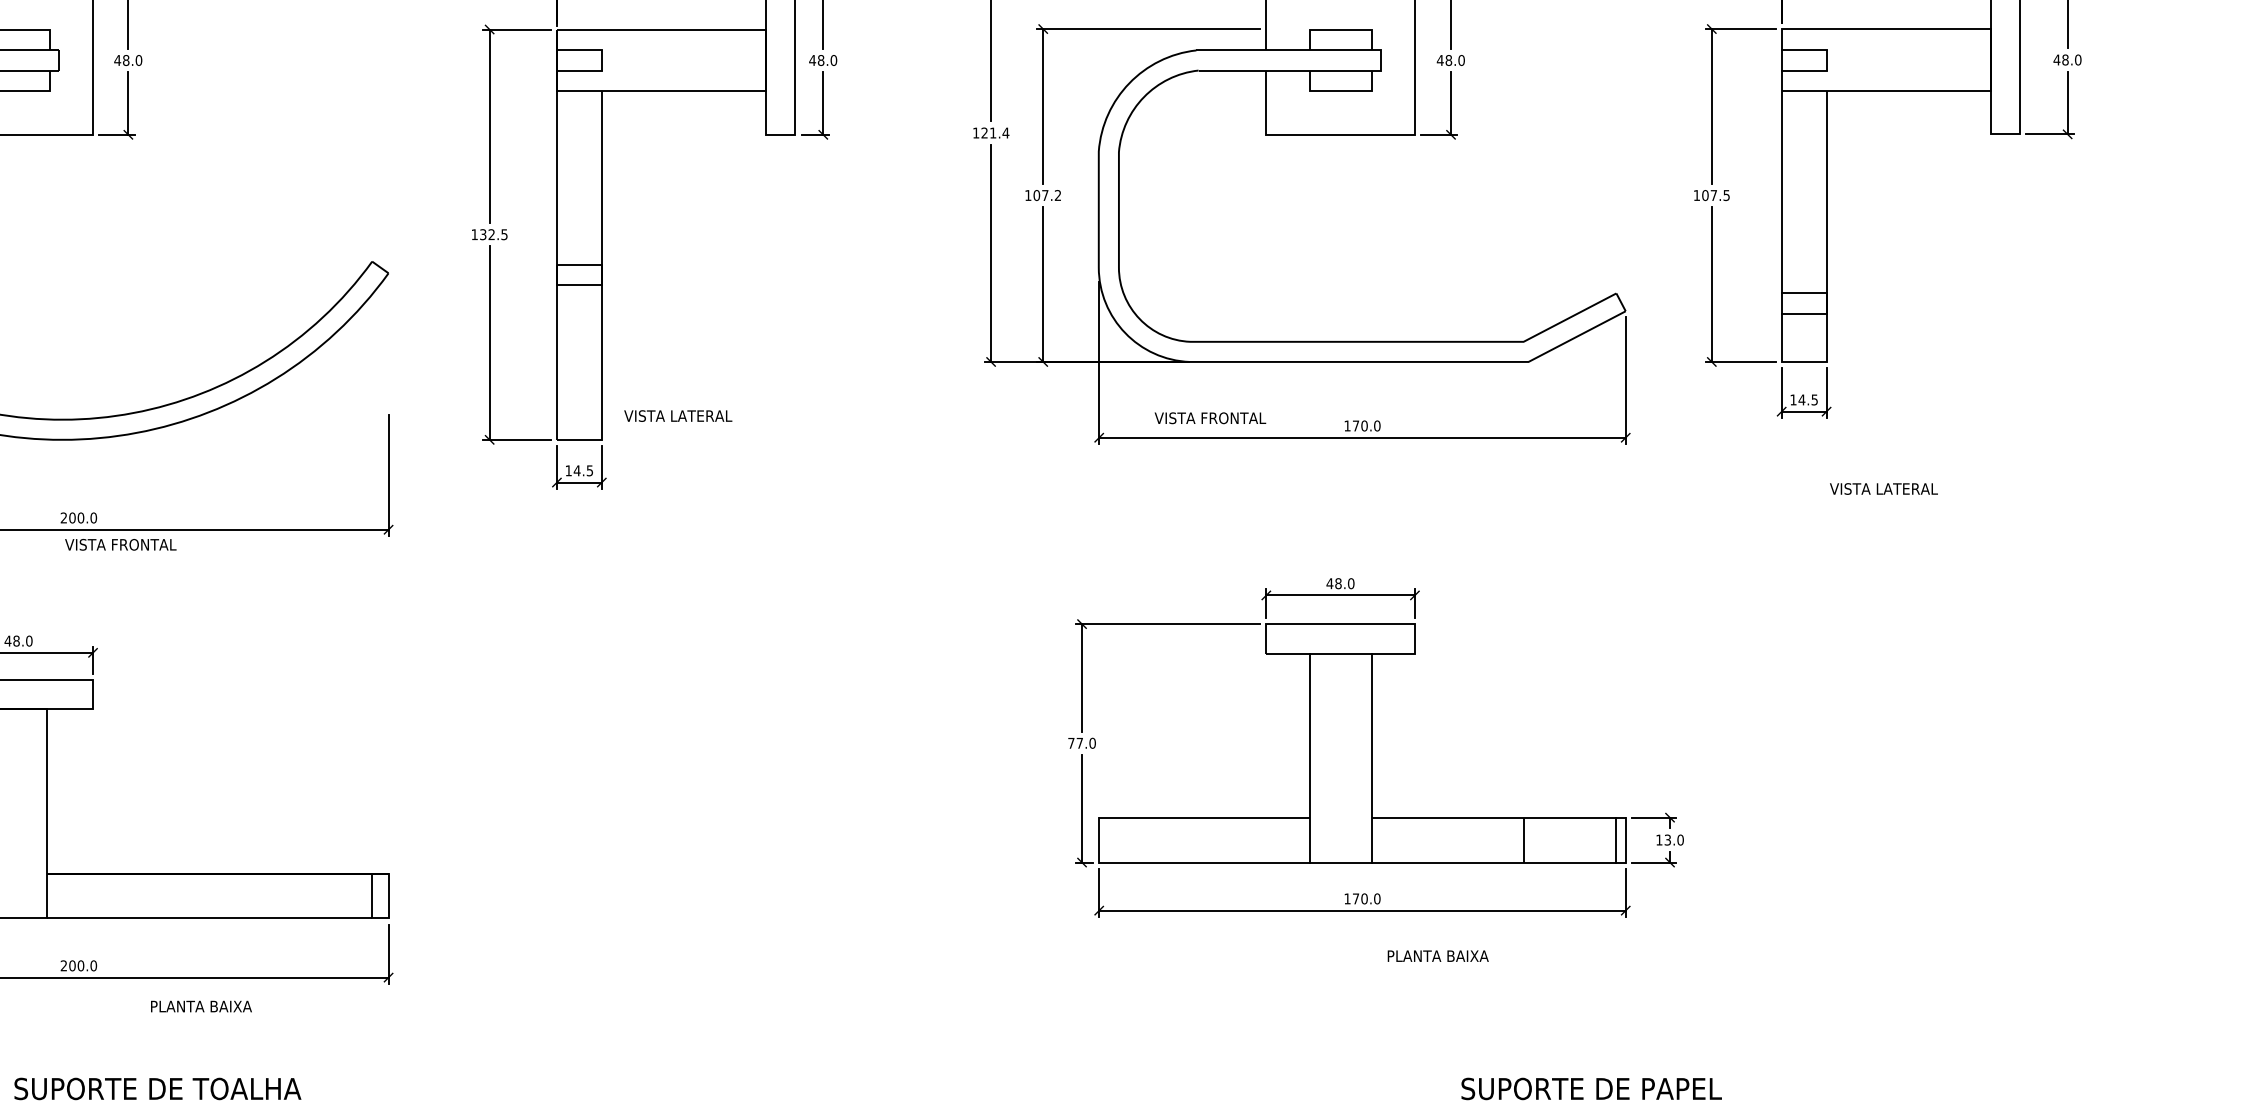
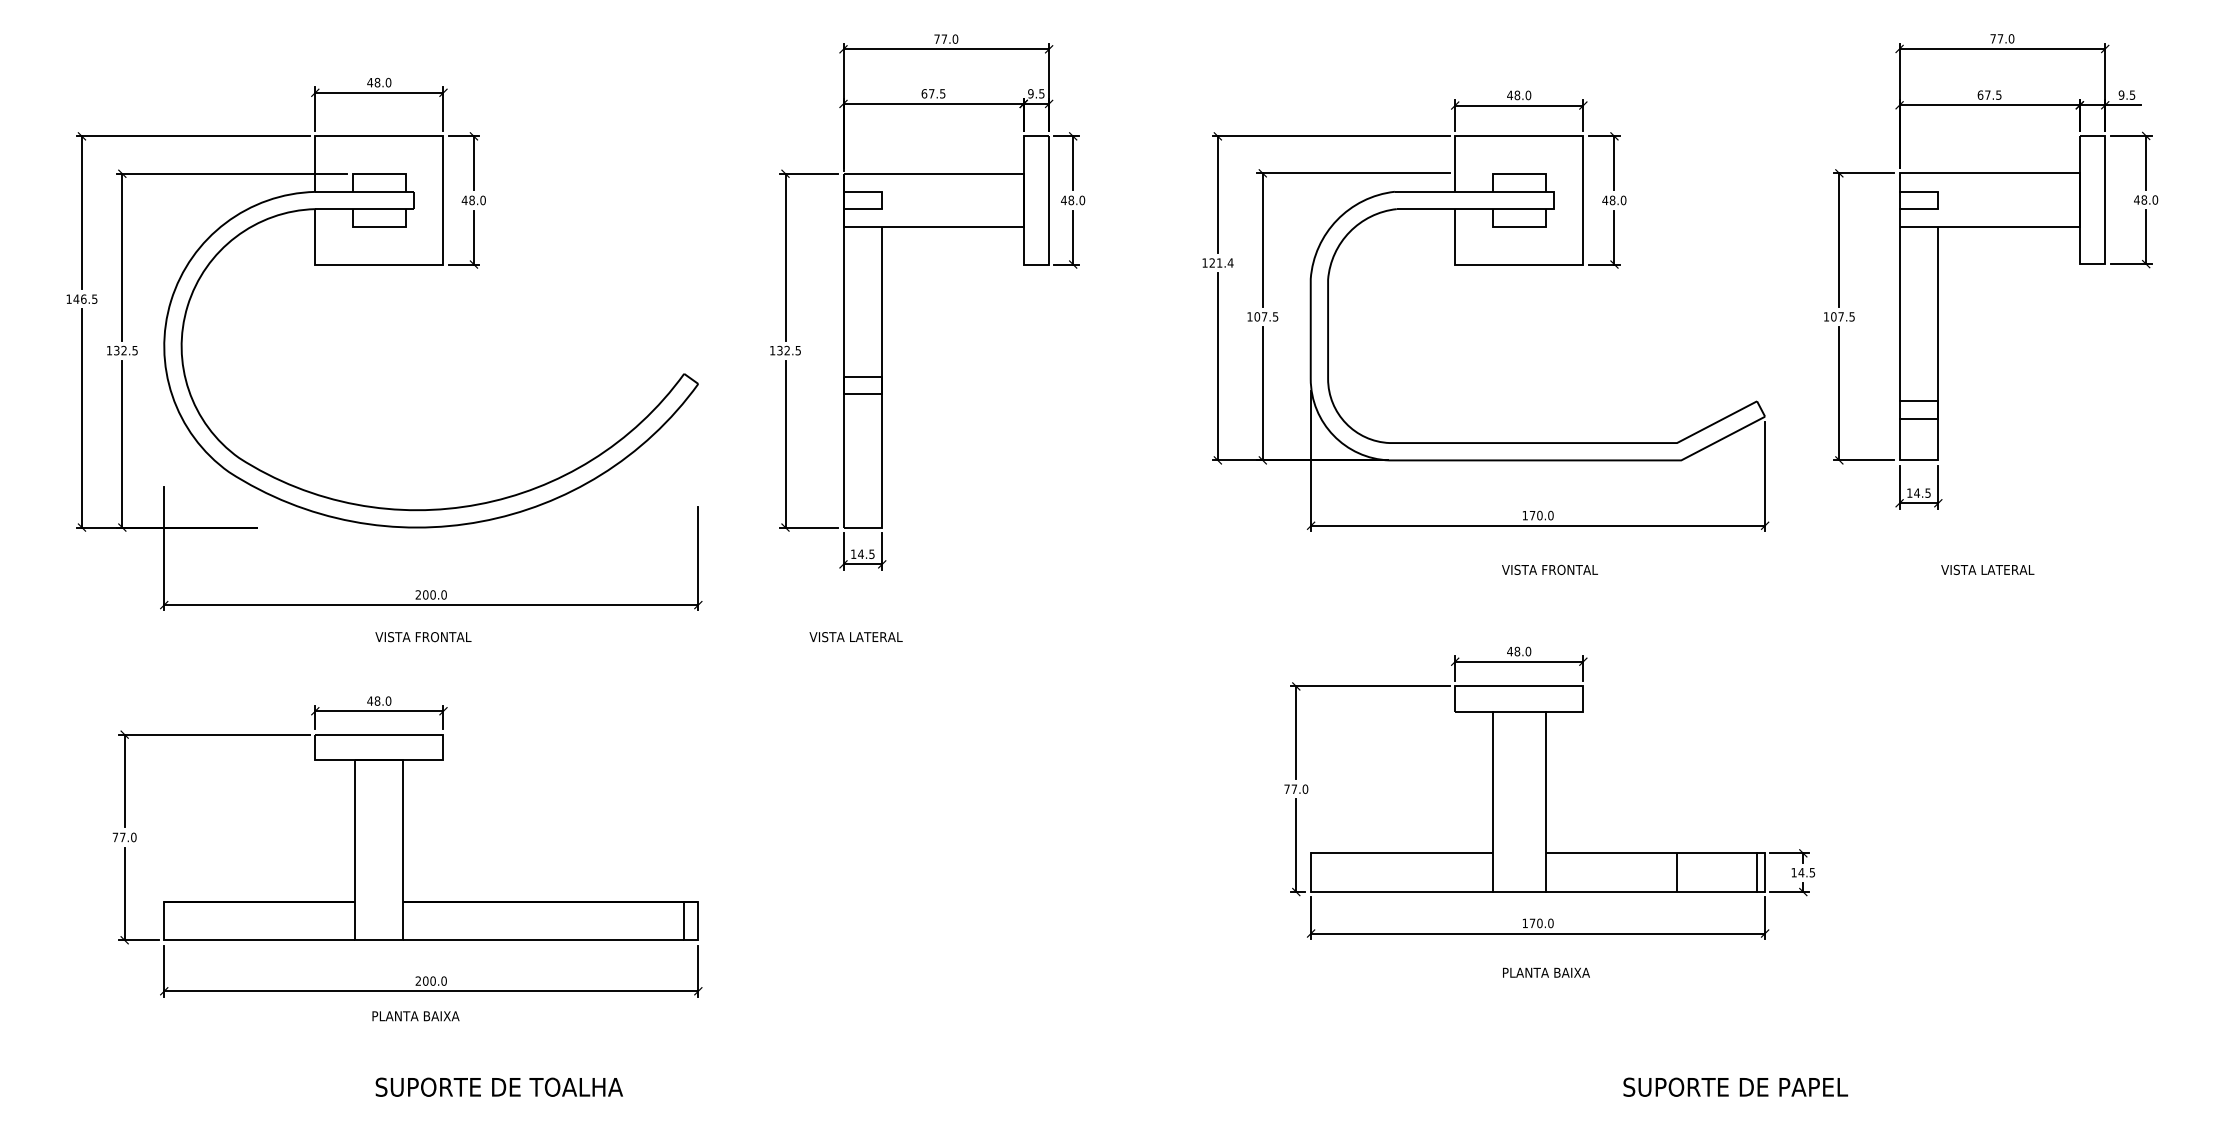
text: (1057, 195) -> (1275, 316), 107.2 -> 107.5
text: (677, 416) -> (855, 637), moved
text: (1209, 417) -> (1549, 569), moved
text: (120, 545) -> (423, 637), moved
text: (1673, 839) -> (1806, 872), 13.0 -> 14.5
text: (1438, 955) -> (1546, 972), moved
text: (200, 1006) -> (415, 1016), moved

